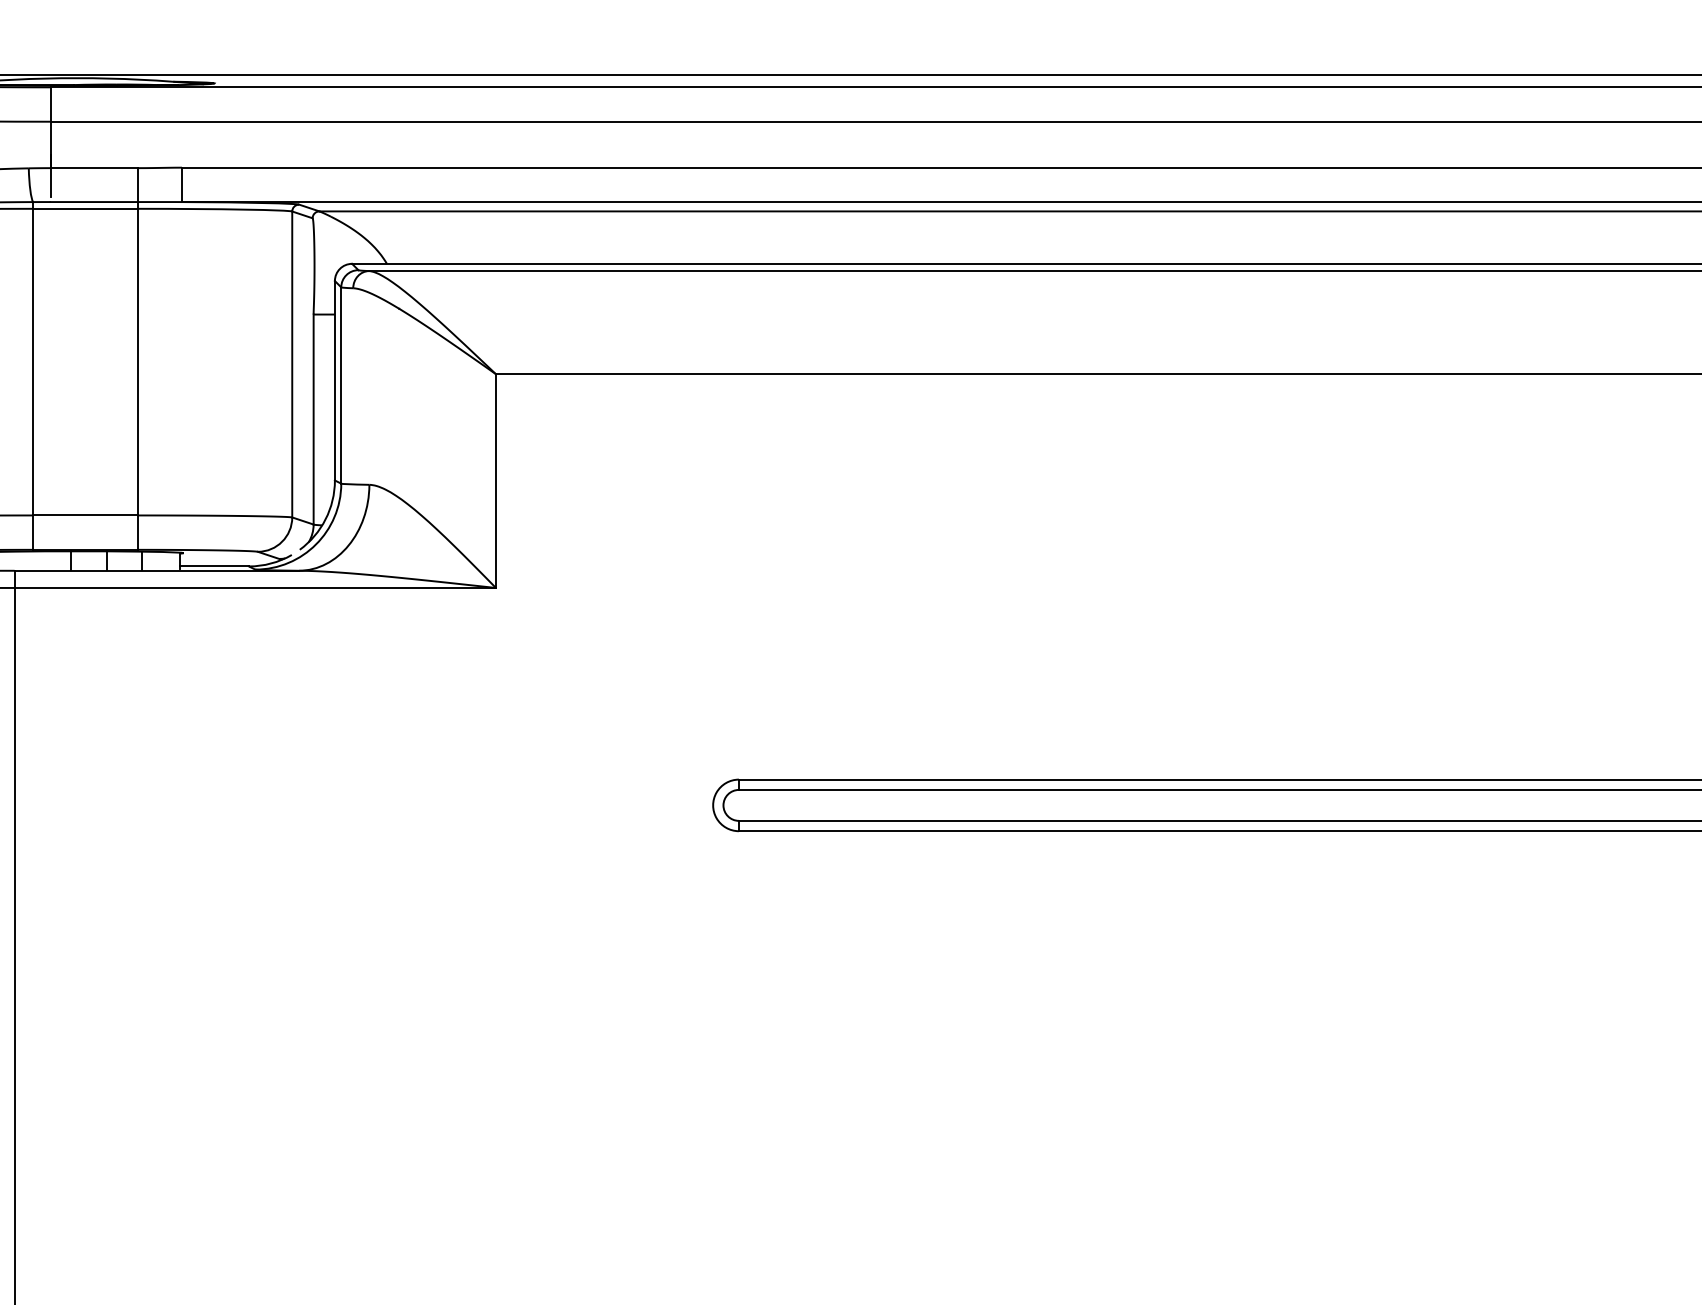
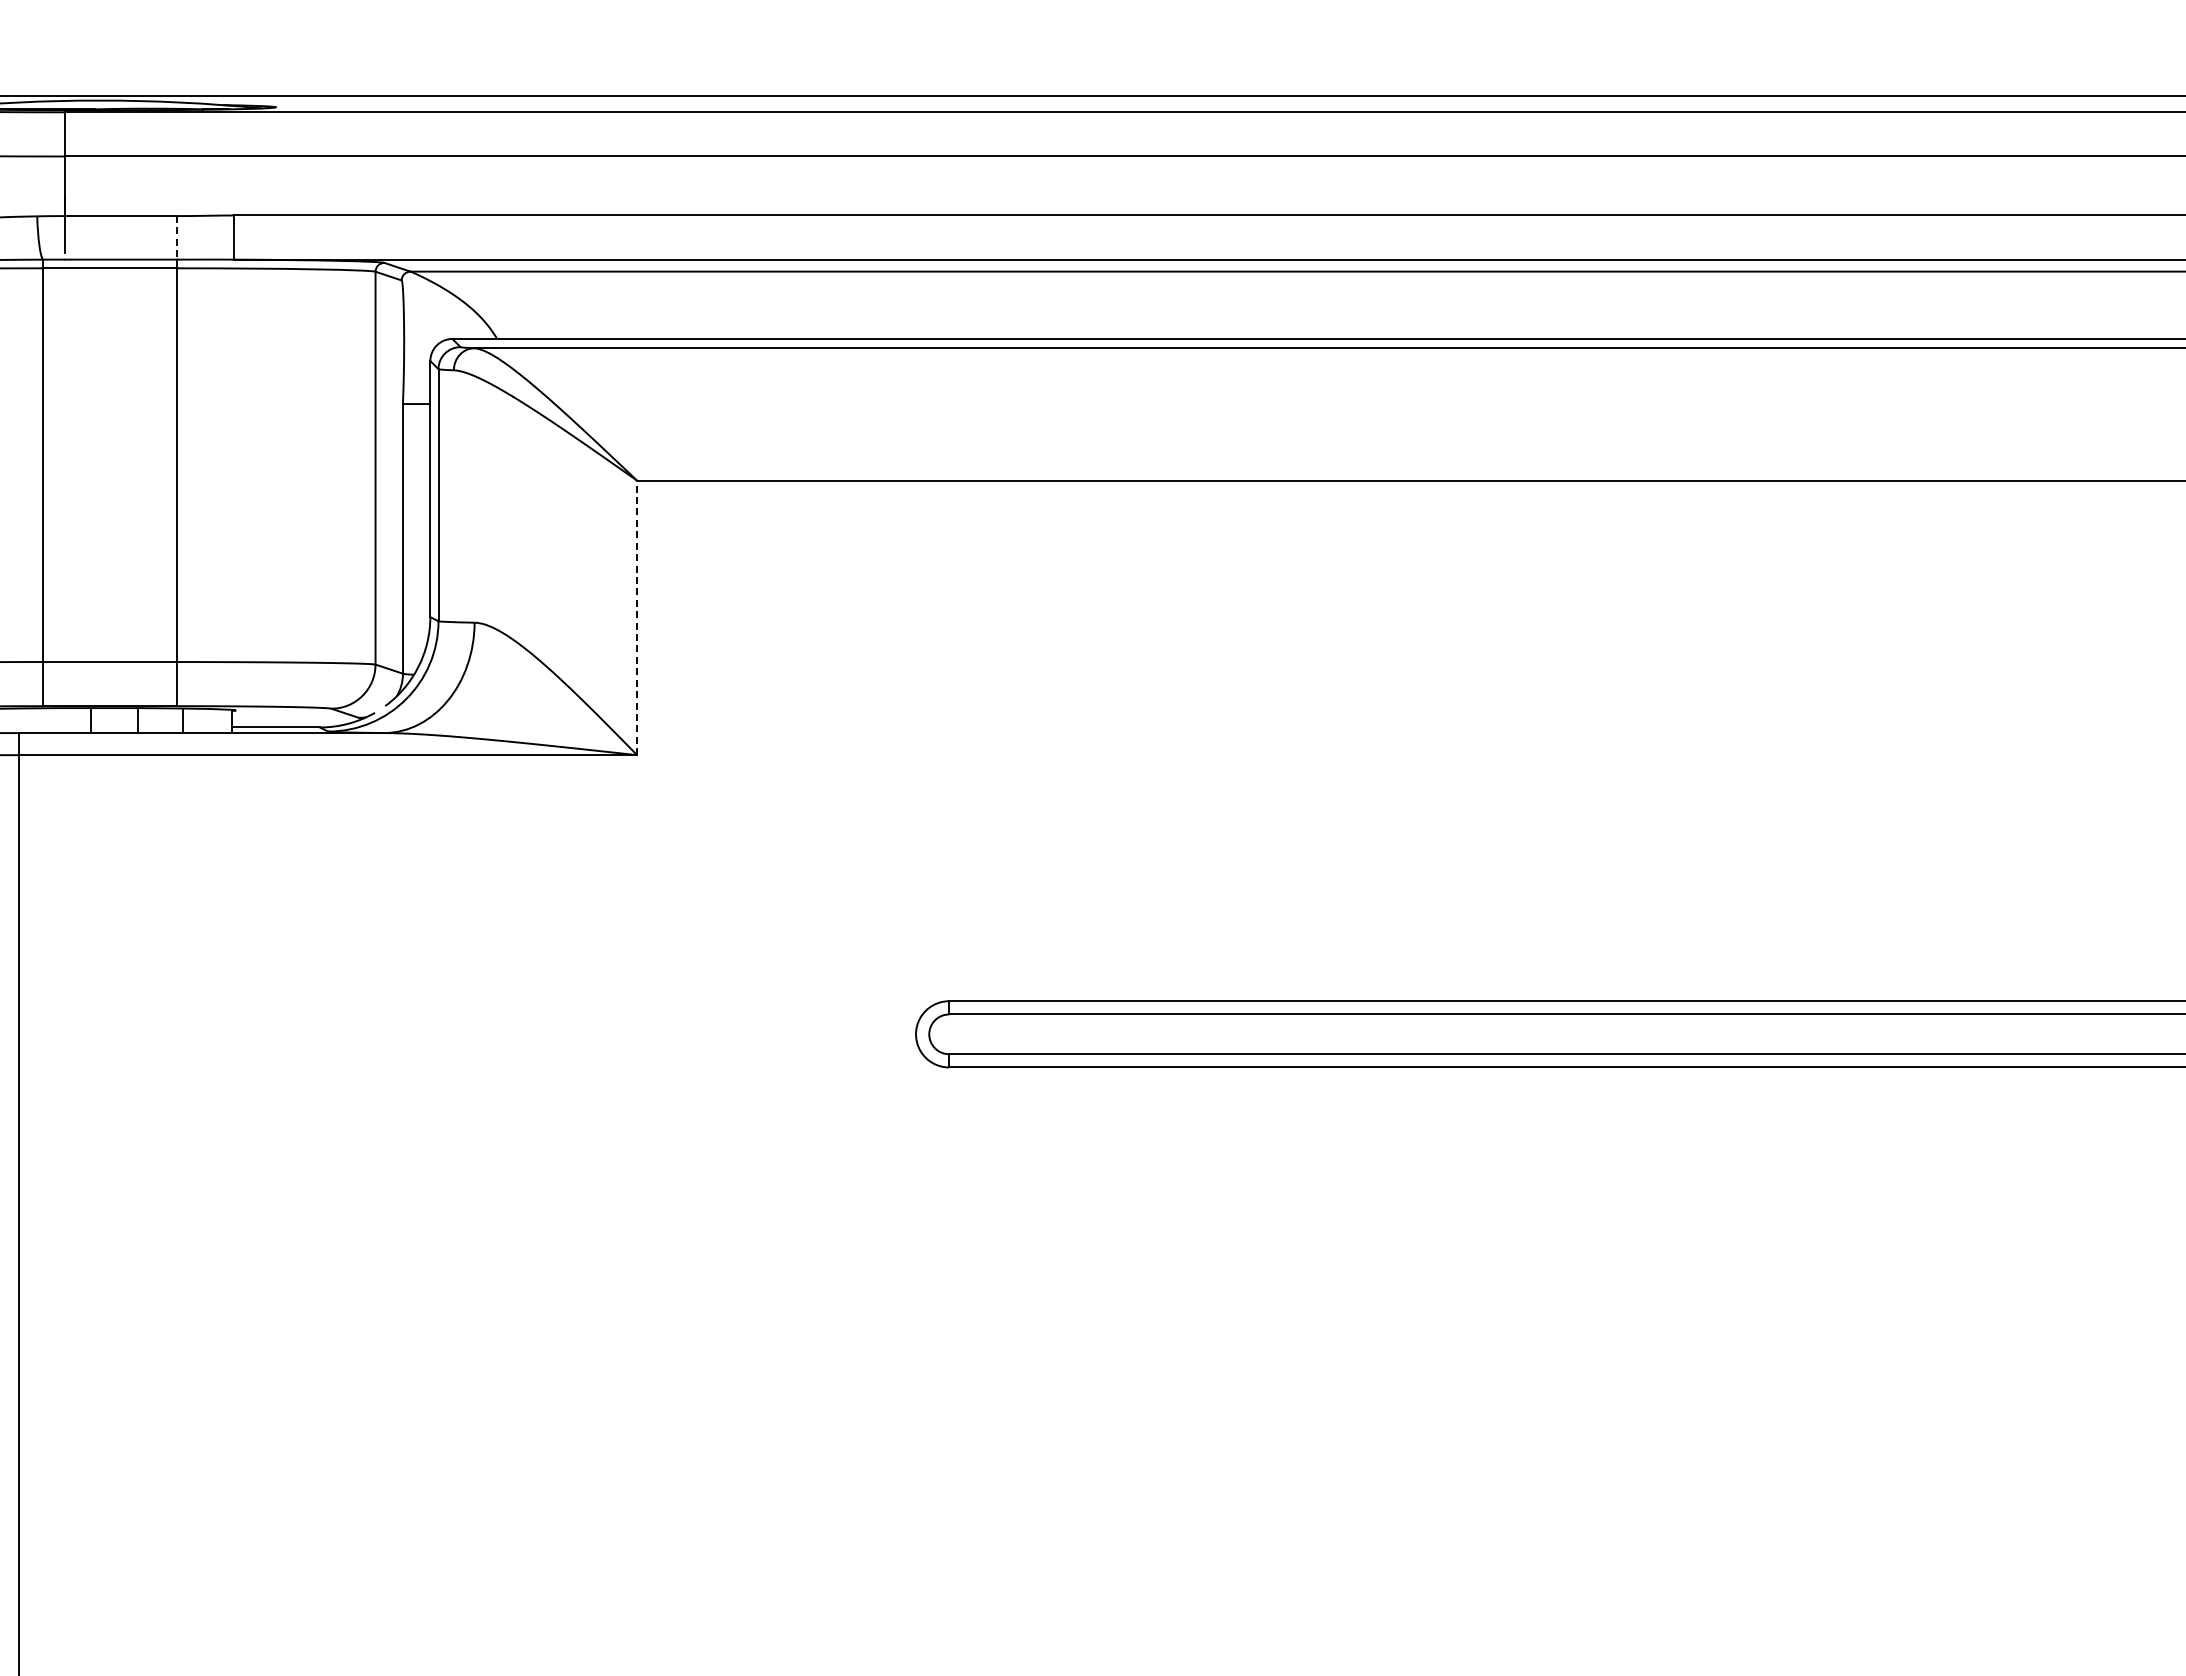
line: (138, 184) -> (177, 237), solid -> dashed
line: (496, 480) -> (637, 617), solid -> dashed

